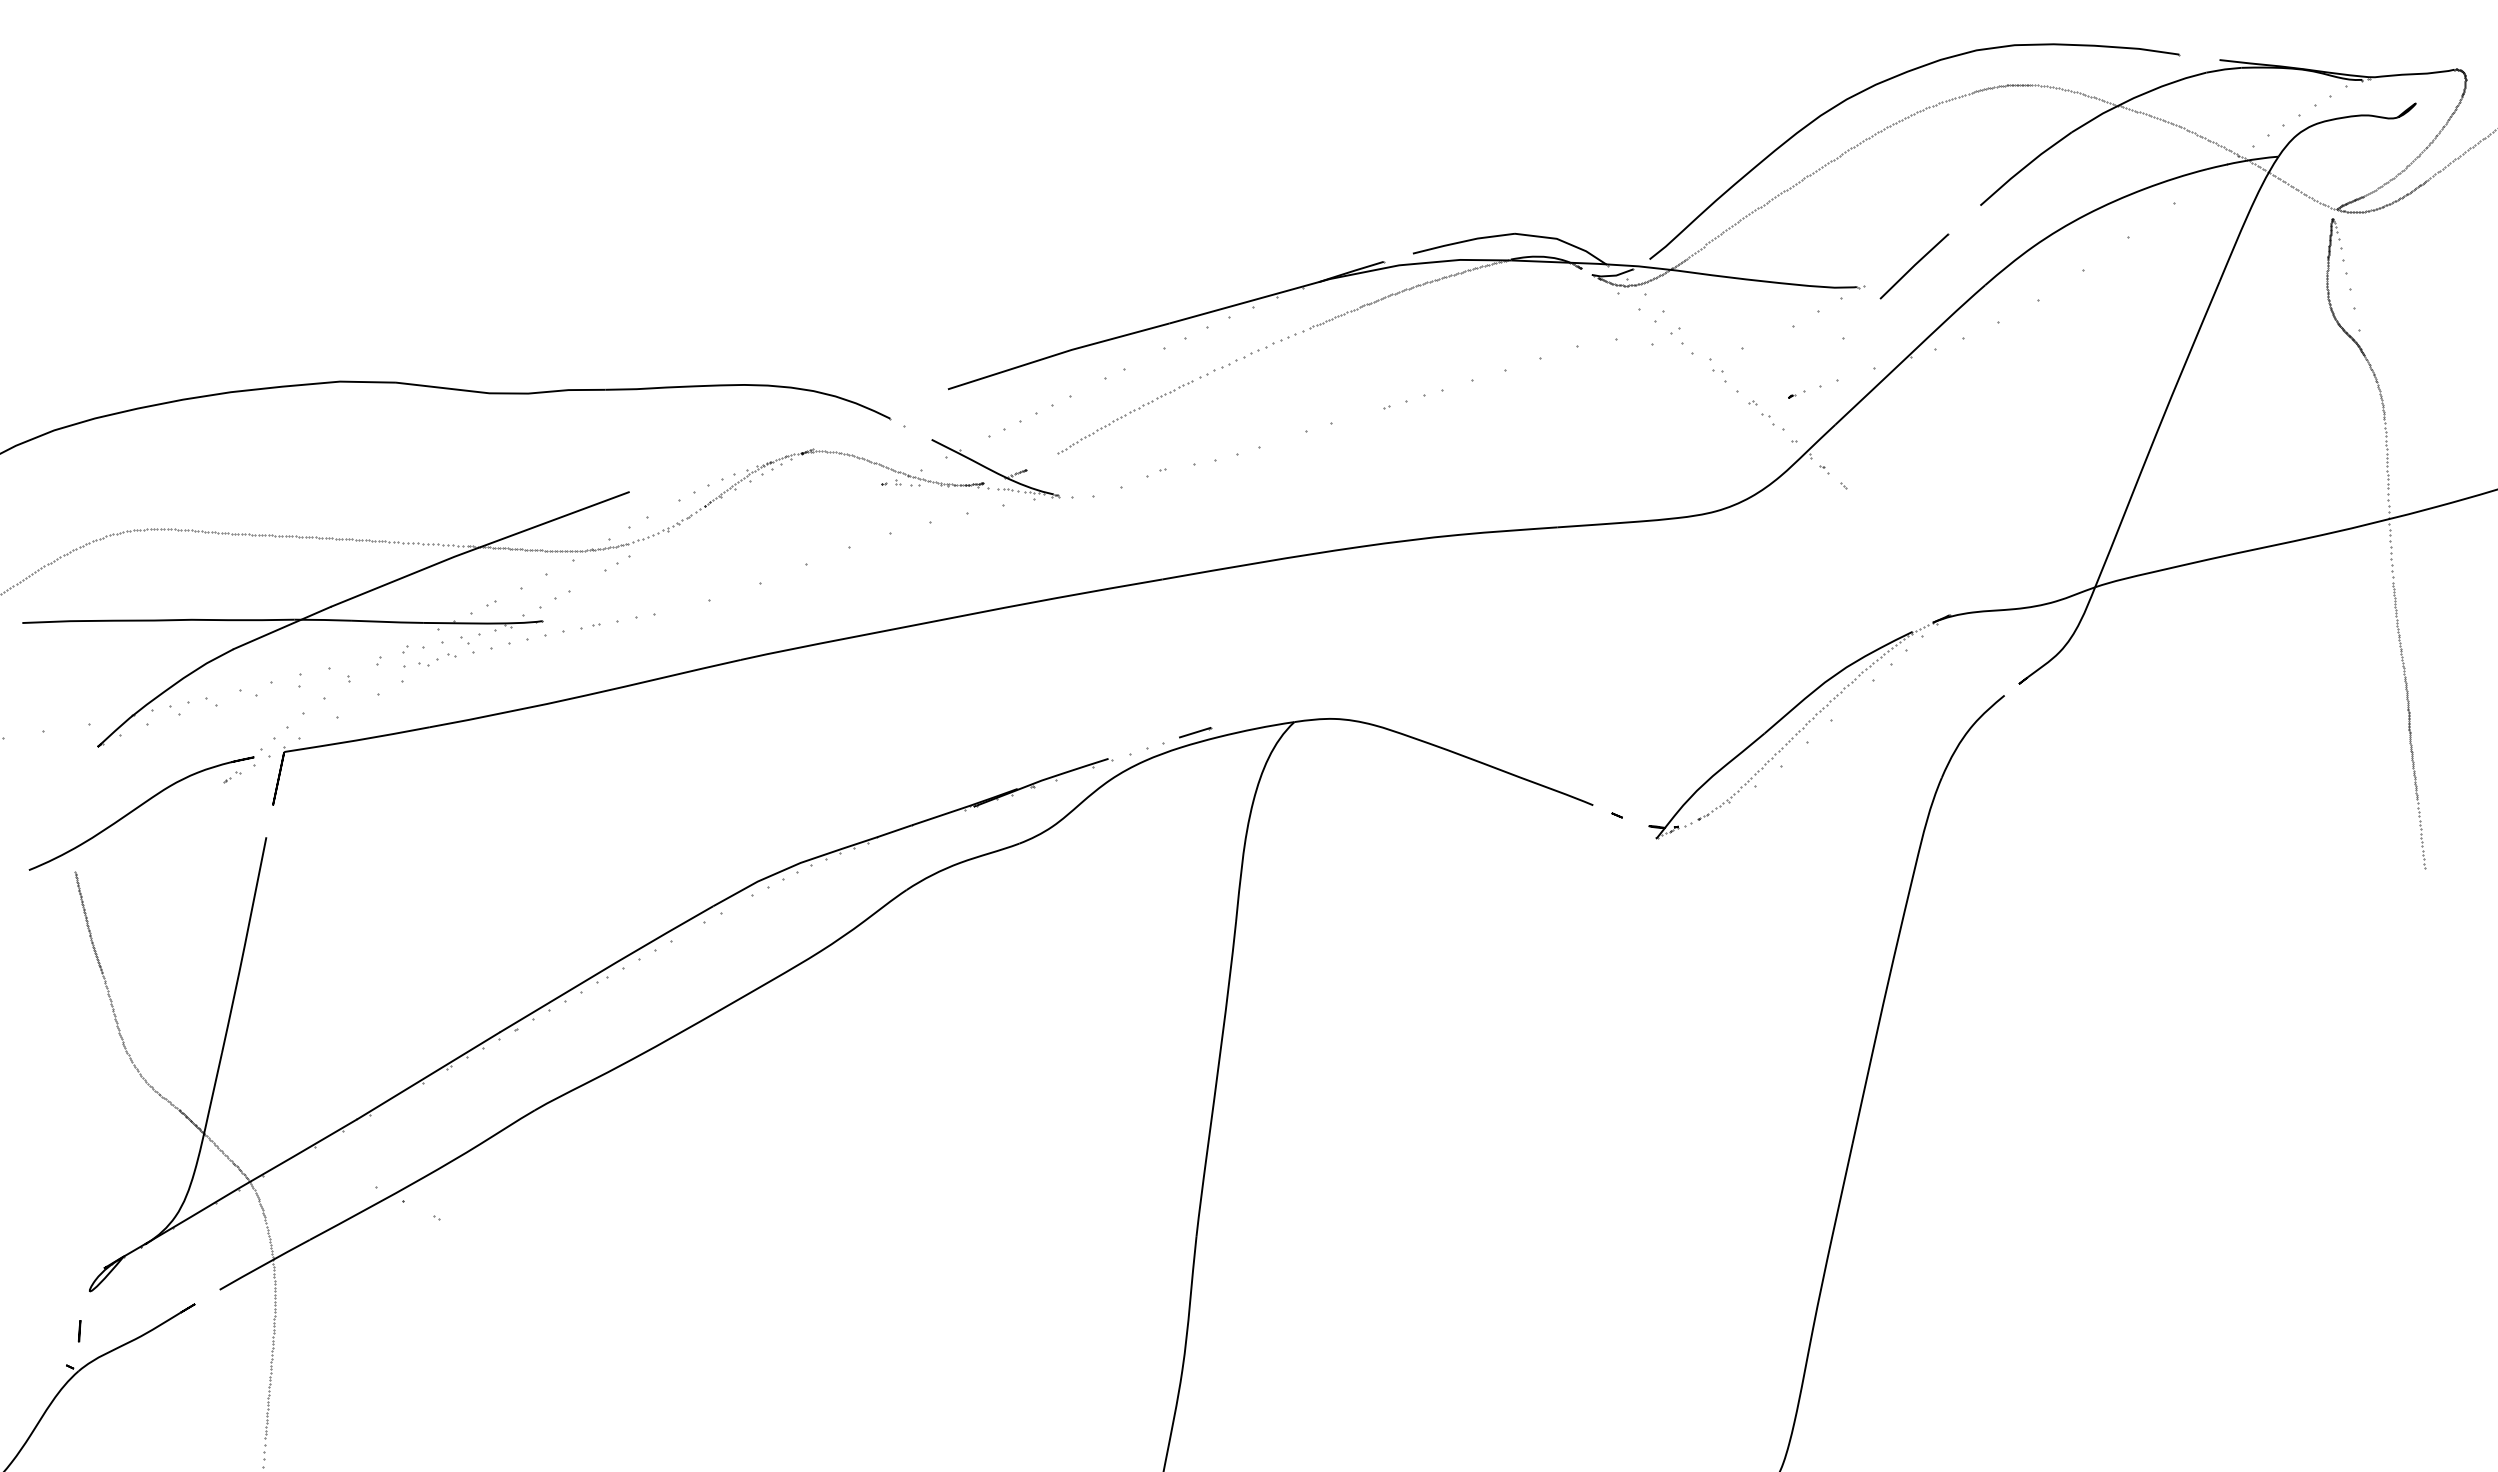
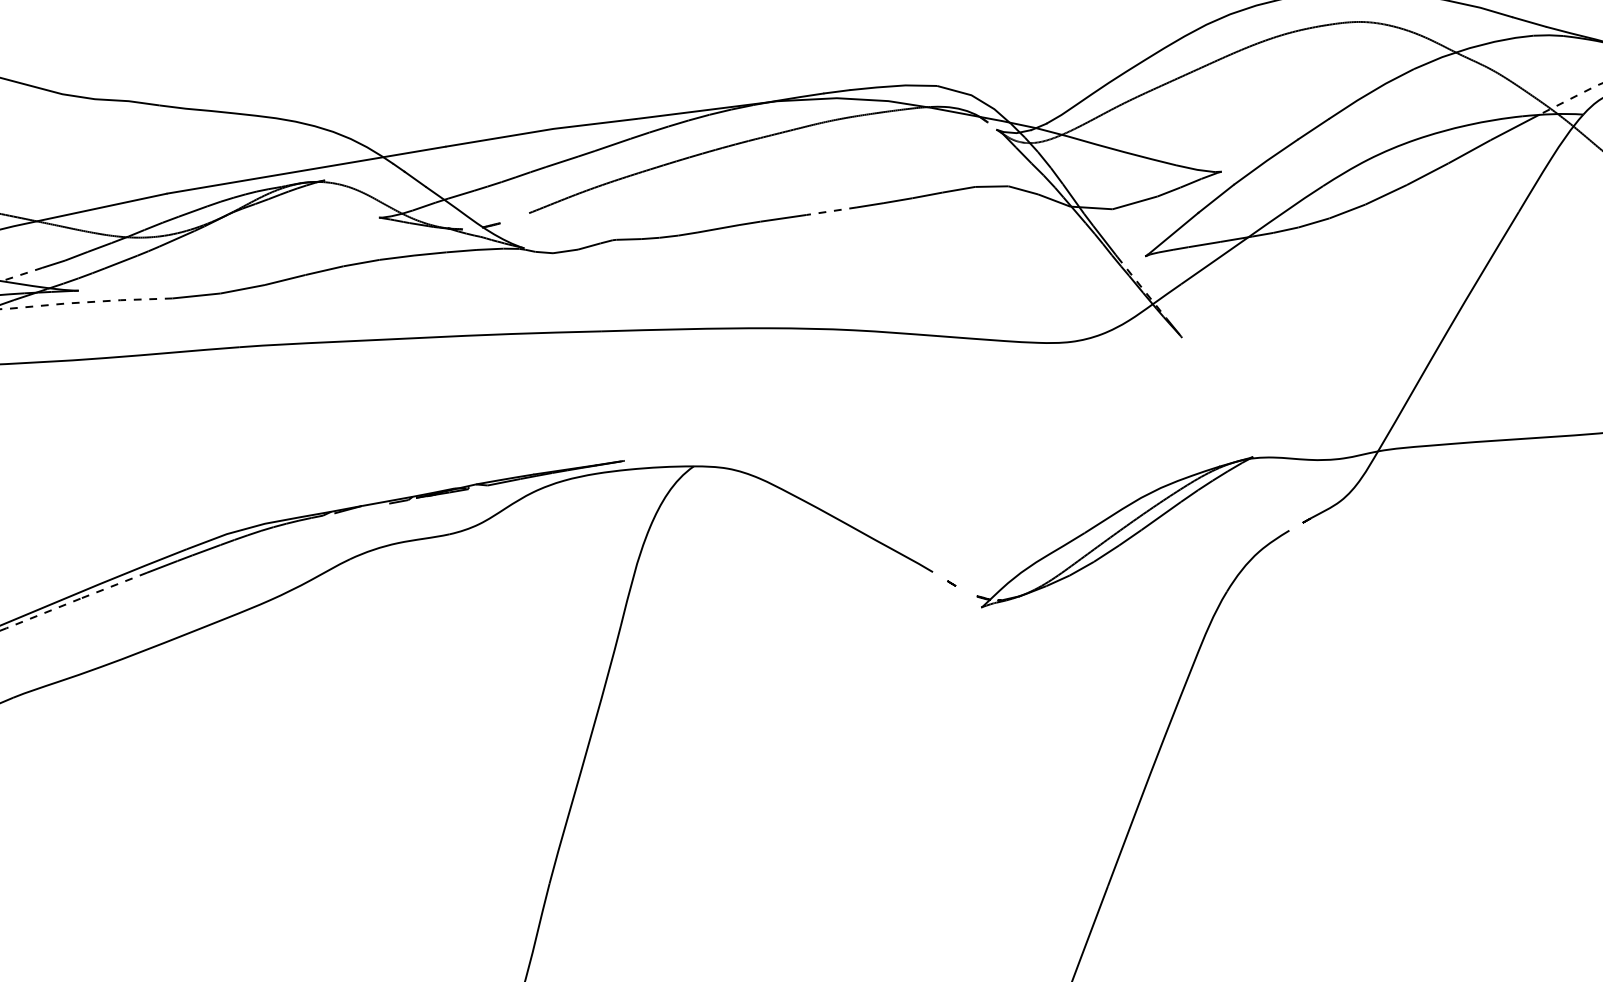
line: (788, 440) -> (306, 169), added
line: (1143, 747) -> (564, 469), added

